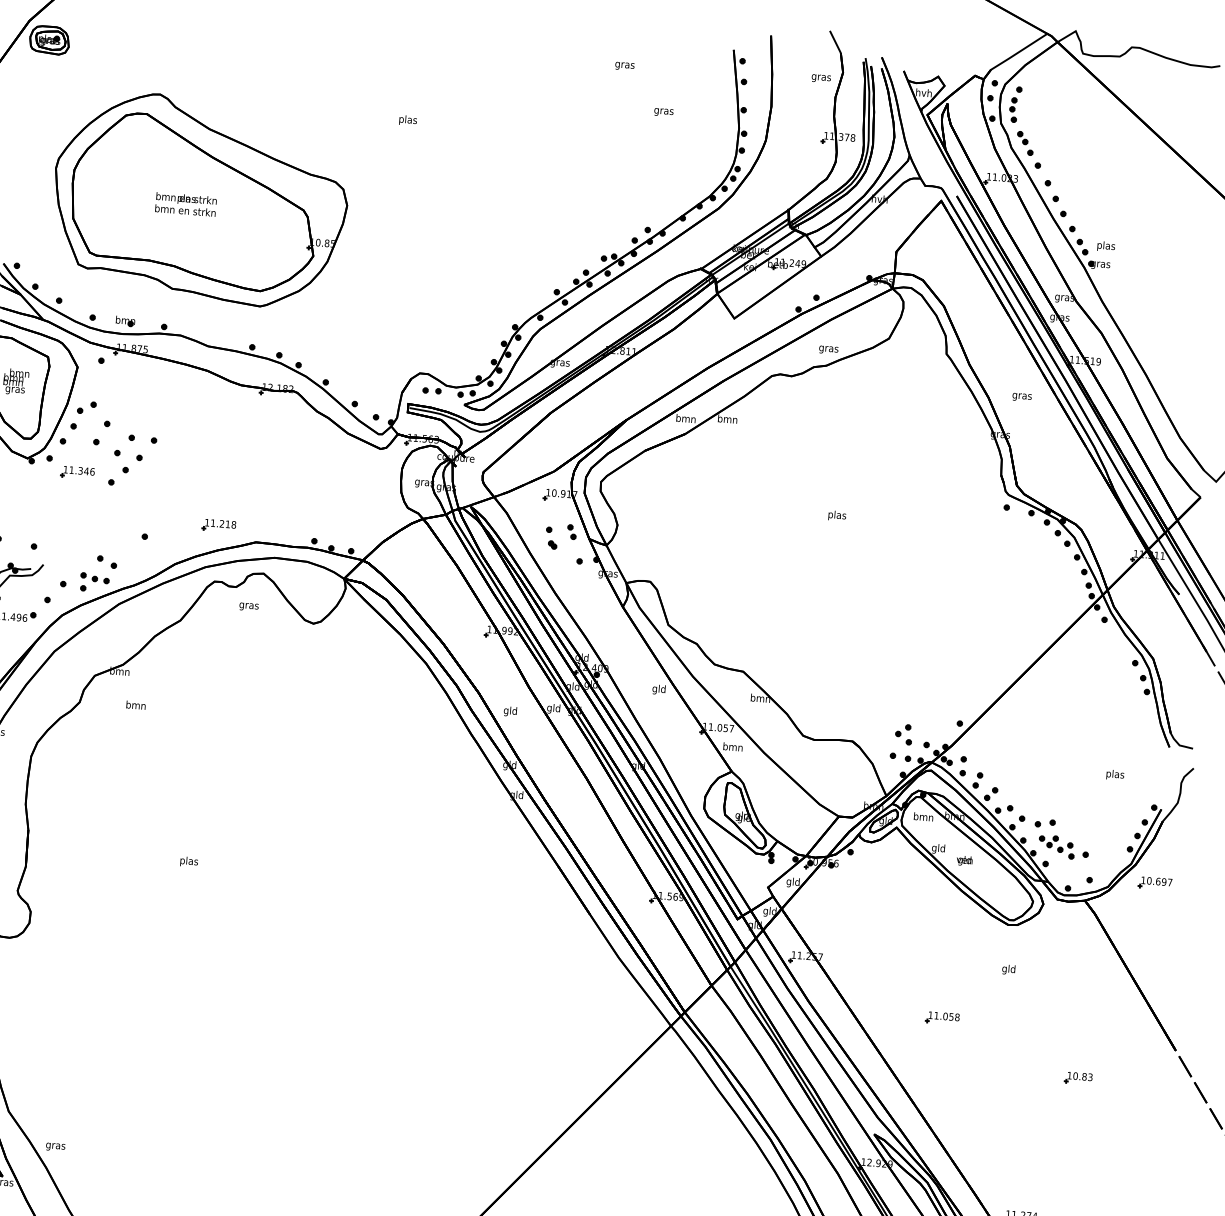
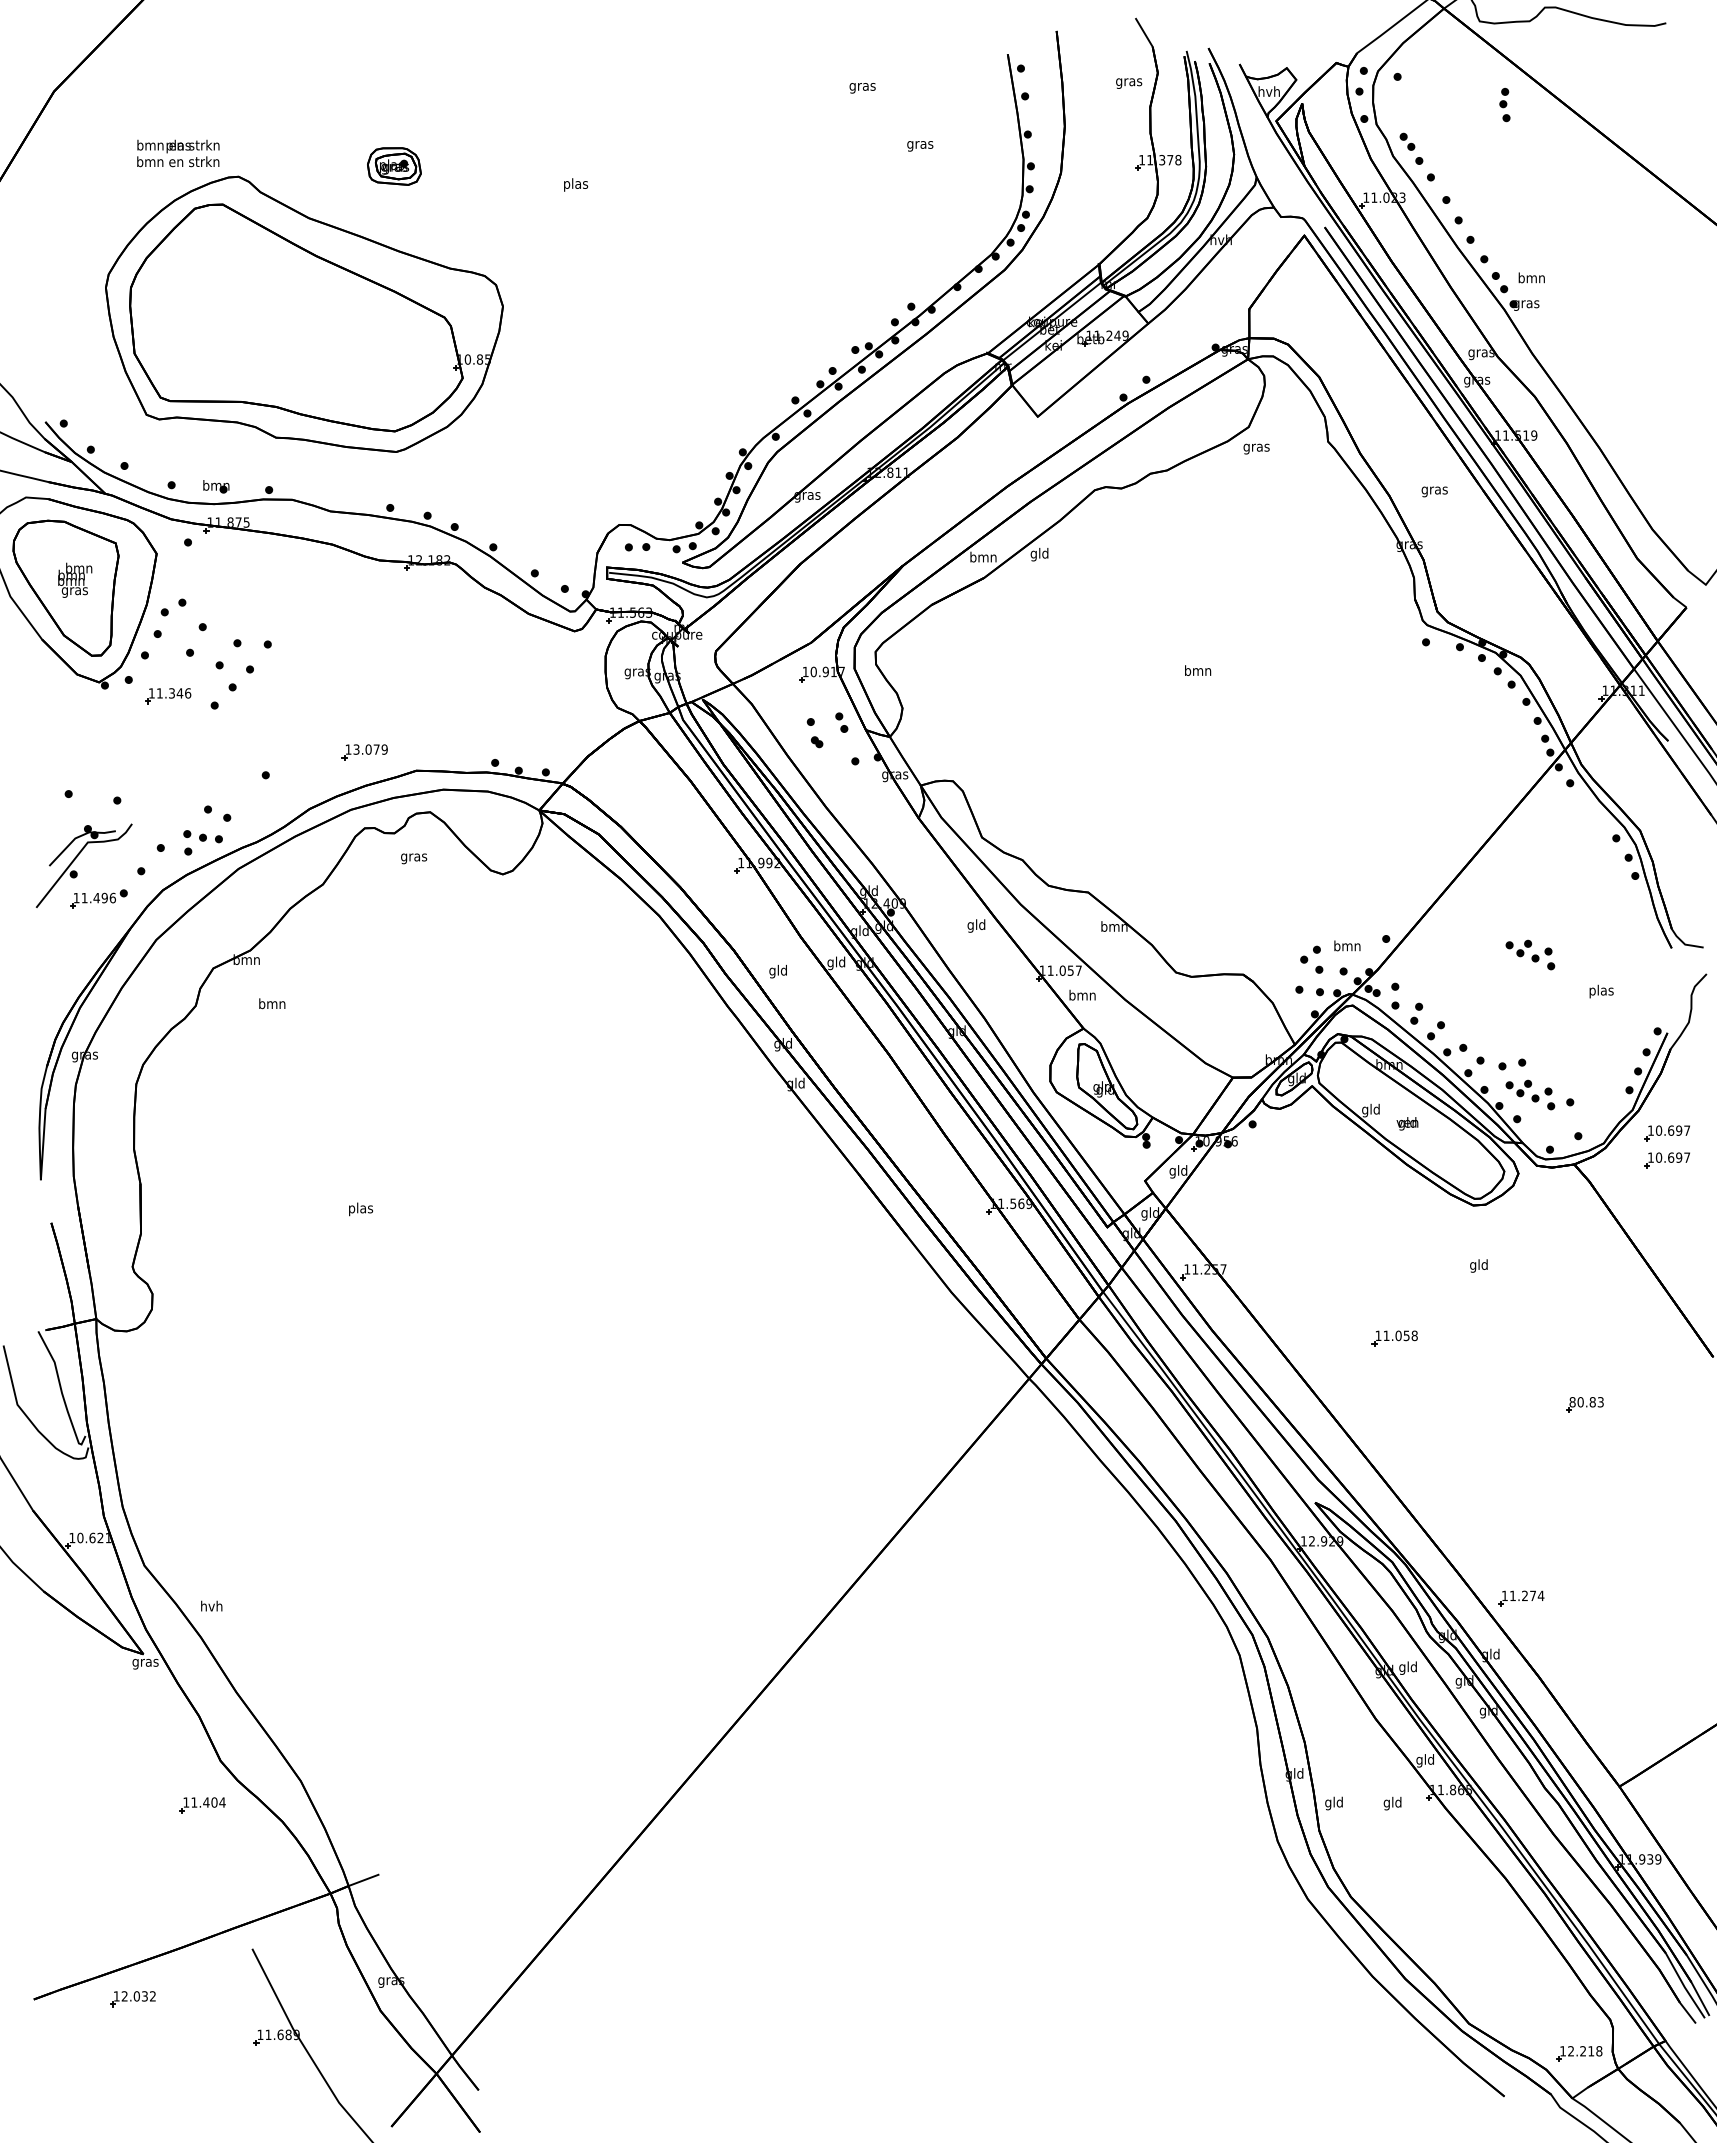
part: (49, 40) -> (394, 166), moved
part: (1013, 110) -> (1504, 105), moved
text: (186, 204) -> (178, 153), moved
text: (1105, 246) -> (1531, 278), plas -> bmn
text: (828, 349) -> (1256, 448), moved
text: (727, 420) -> (1039, 554), bmn -> gld
text: (837, 515) -> (1198, 671), plas -> bmn
text: (223, 523) -> (370, 749), 11.218 -> 13.079
part: (1065, 743) -> (1530, 954), added
text: (923, 816) -> (1347, 945), moved
part: (1153, 903) -> (1666, 1160), added
text: (1069, 1075) -> (1572, 1402), 10.83 -> 80.83
text: (55, 1146) -> (211, 1607), gras -> hvh

